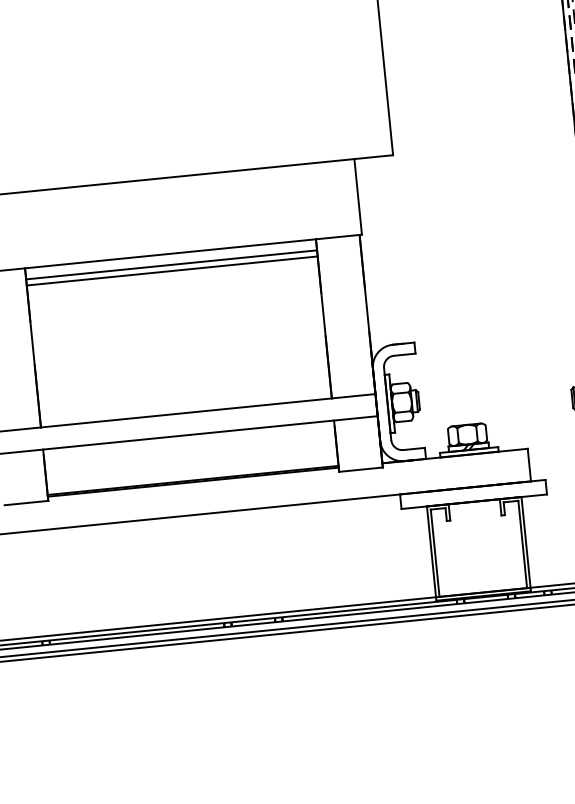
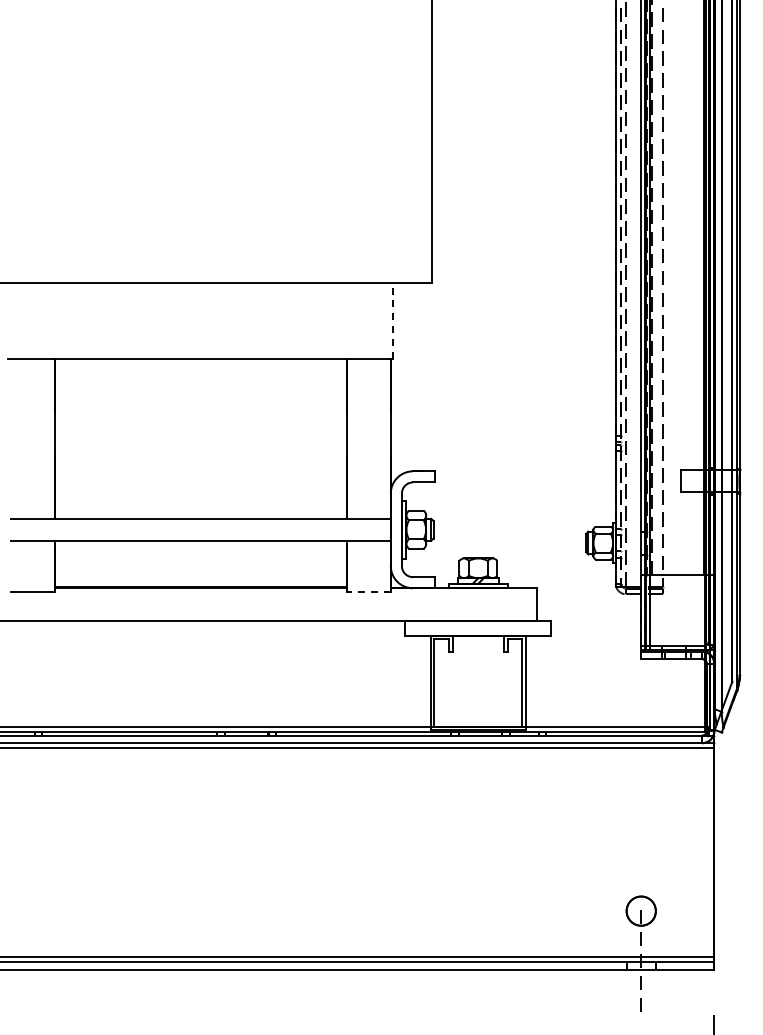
line: (358, 196) -> (393, 320), solid -> dashed
line: (171, 264) -> (200, 369), removed
line: (172, 271) -> (200, 376), removed
line: (360, 469) -> (368, 592), solid -> dashed

